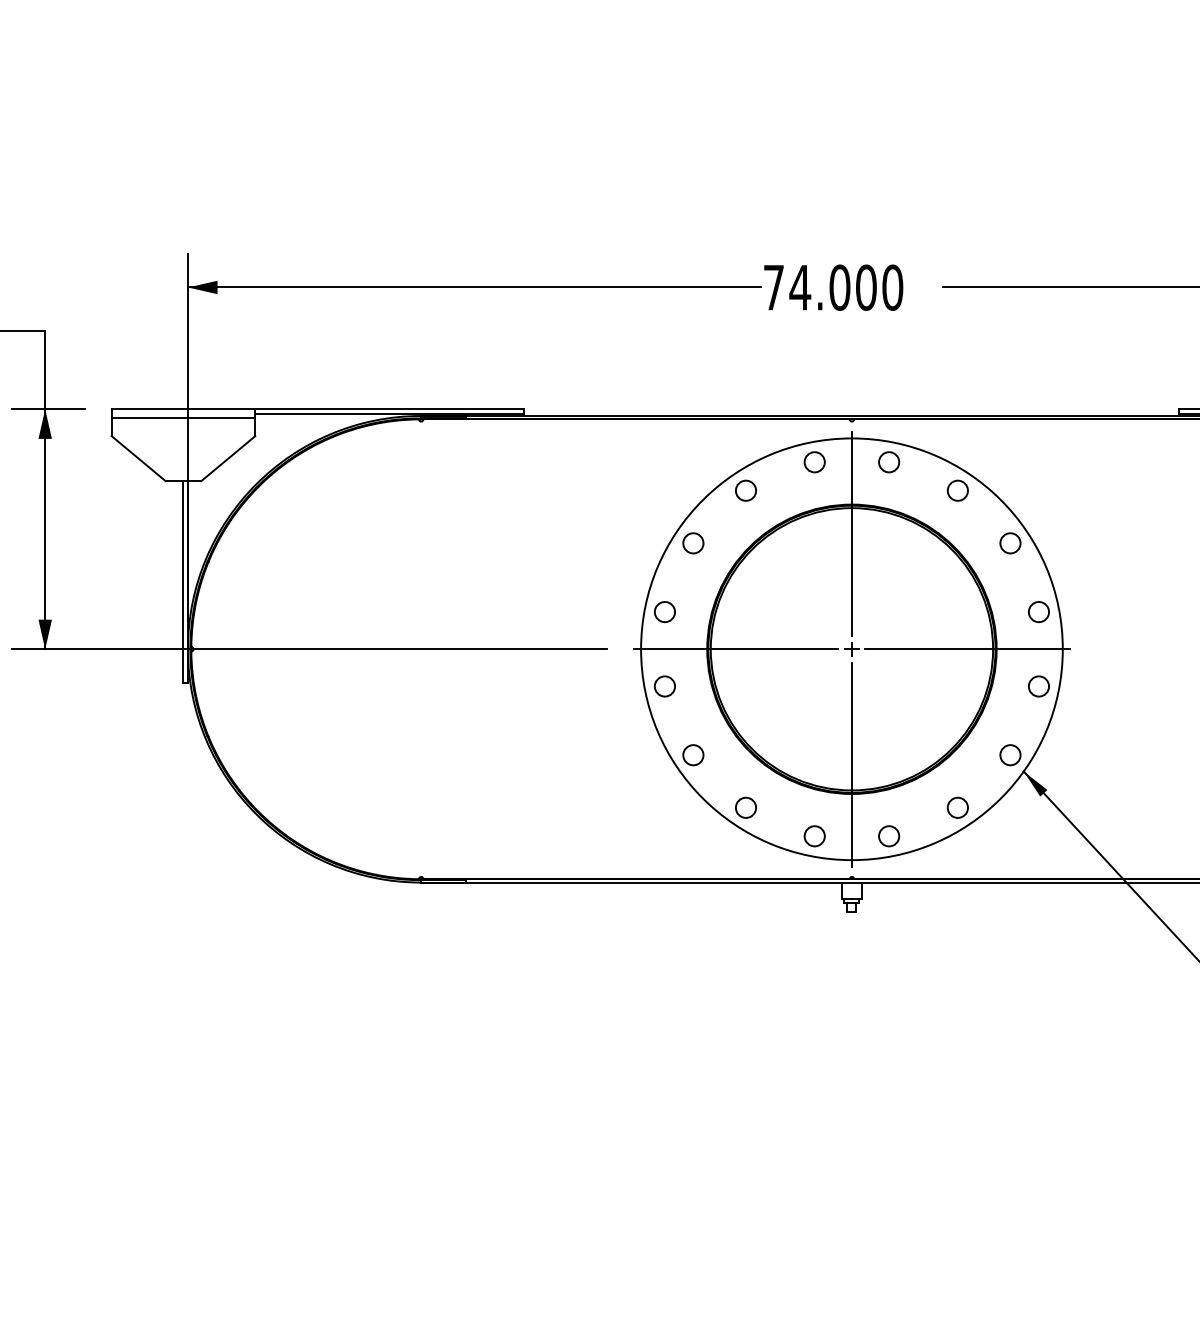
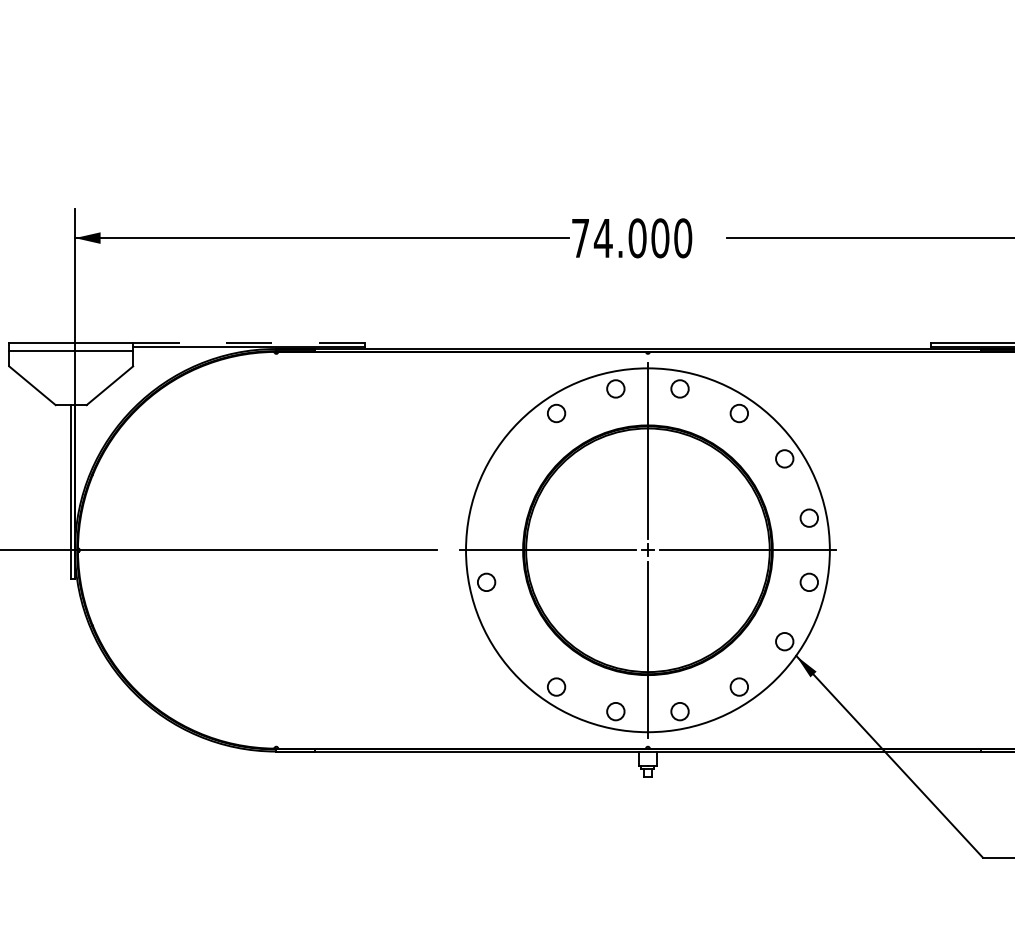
line: (389, 409) -> (248, 343), solid -> dashed
circle: (693, 543) -> (511, 459), removed
circle: (664, 612) -> (486, 518), removed
circle: (693, 755) -> (511, 641), removed

